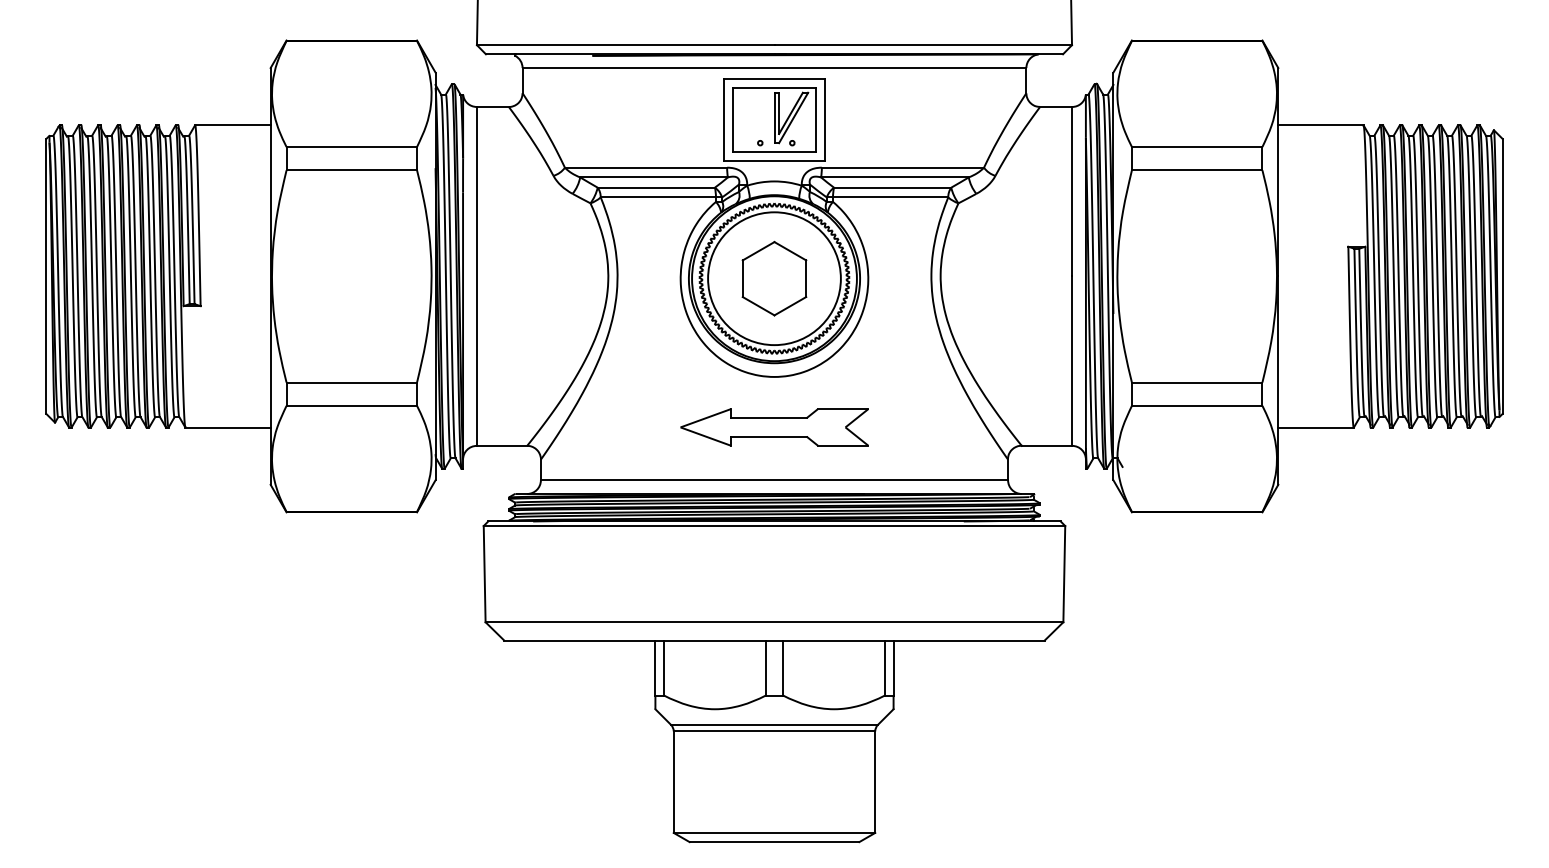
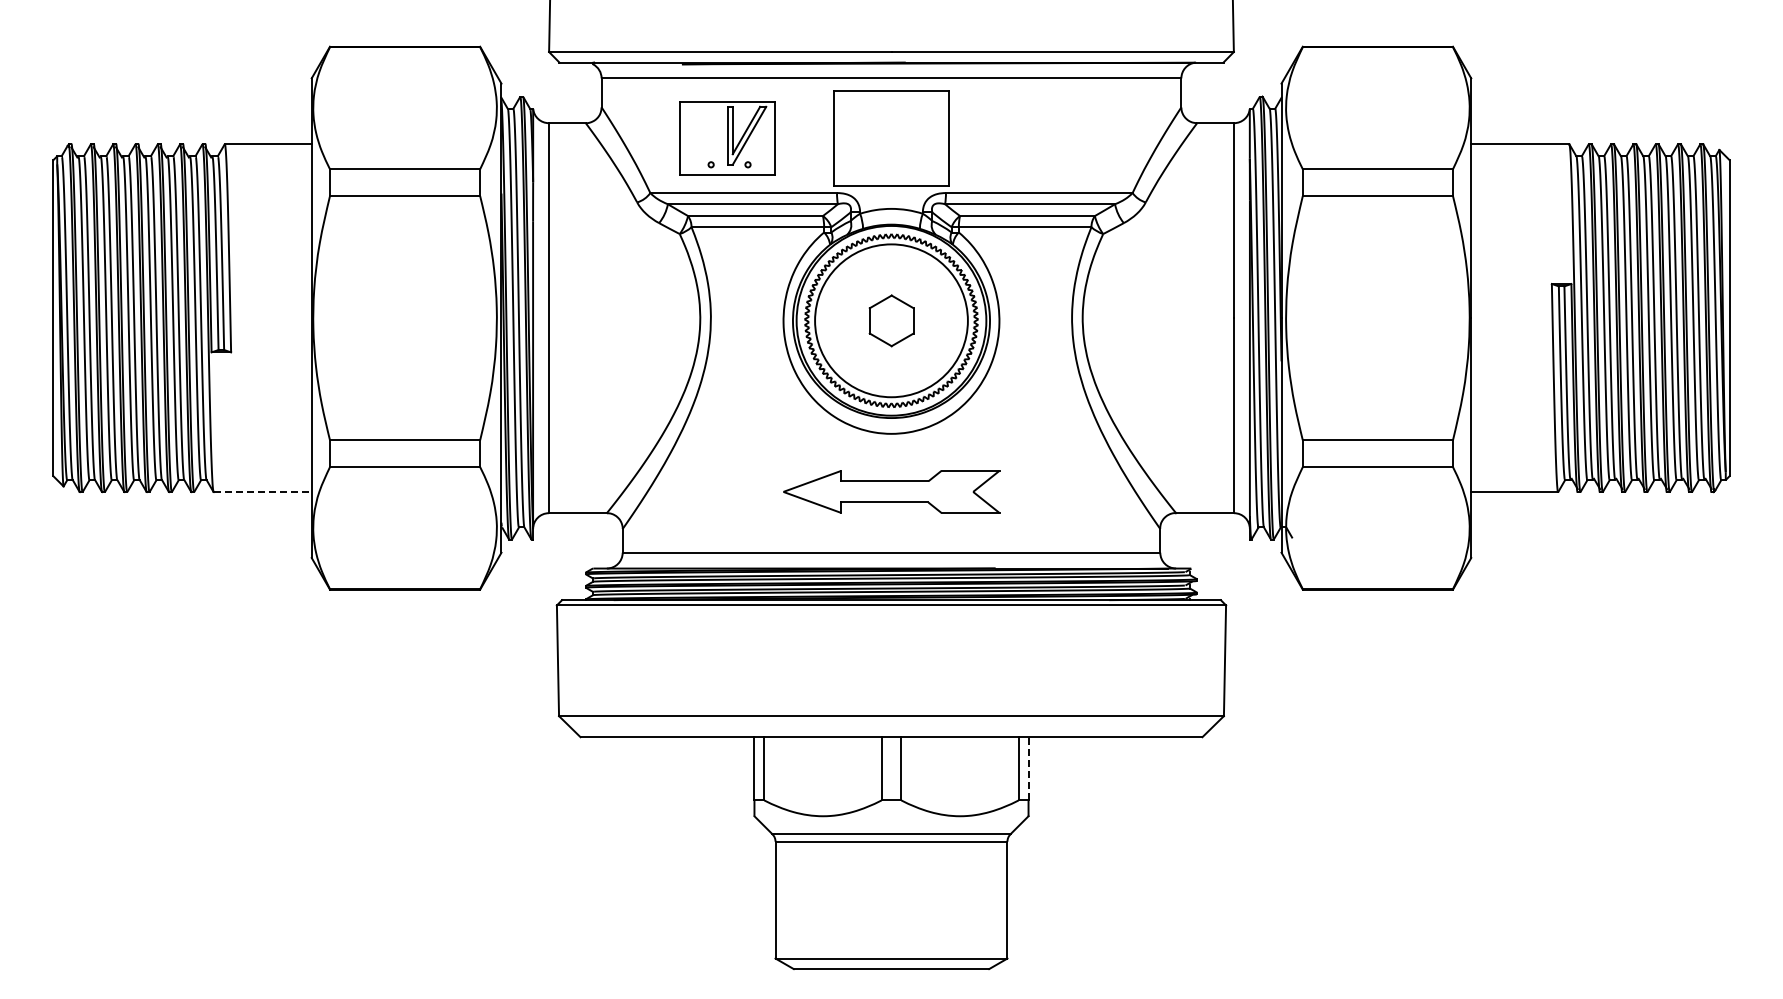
part: (774, 120) -> (727, 138), moved
part: (774, 278) -> (891, 320), size x0.6
line: (228, 427) -> (263, 492), solid -> dashed
line: (893, 667) -> (1028, 768), solid -> dashed

